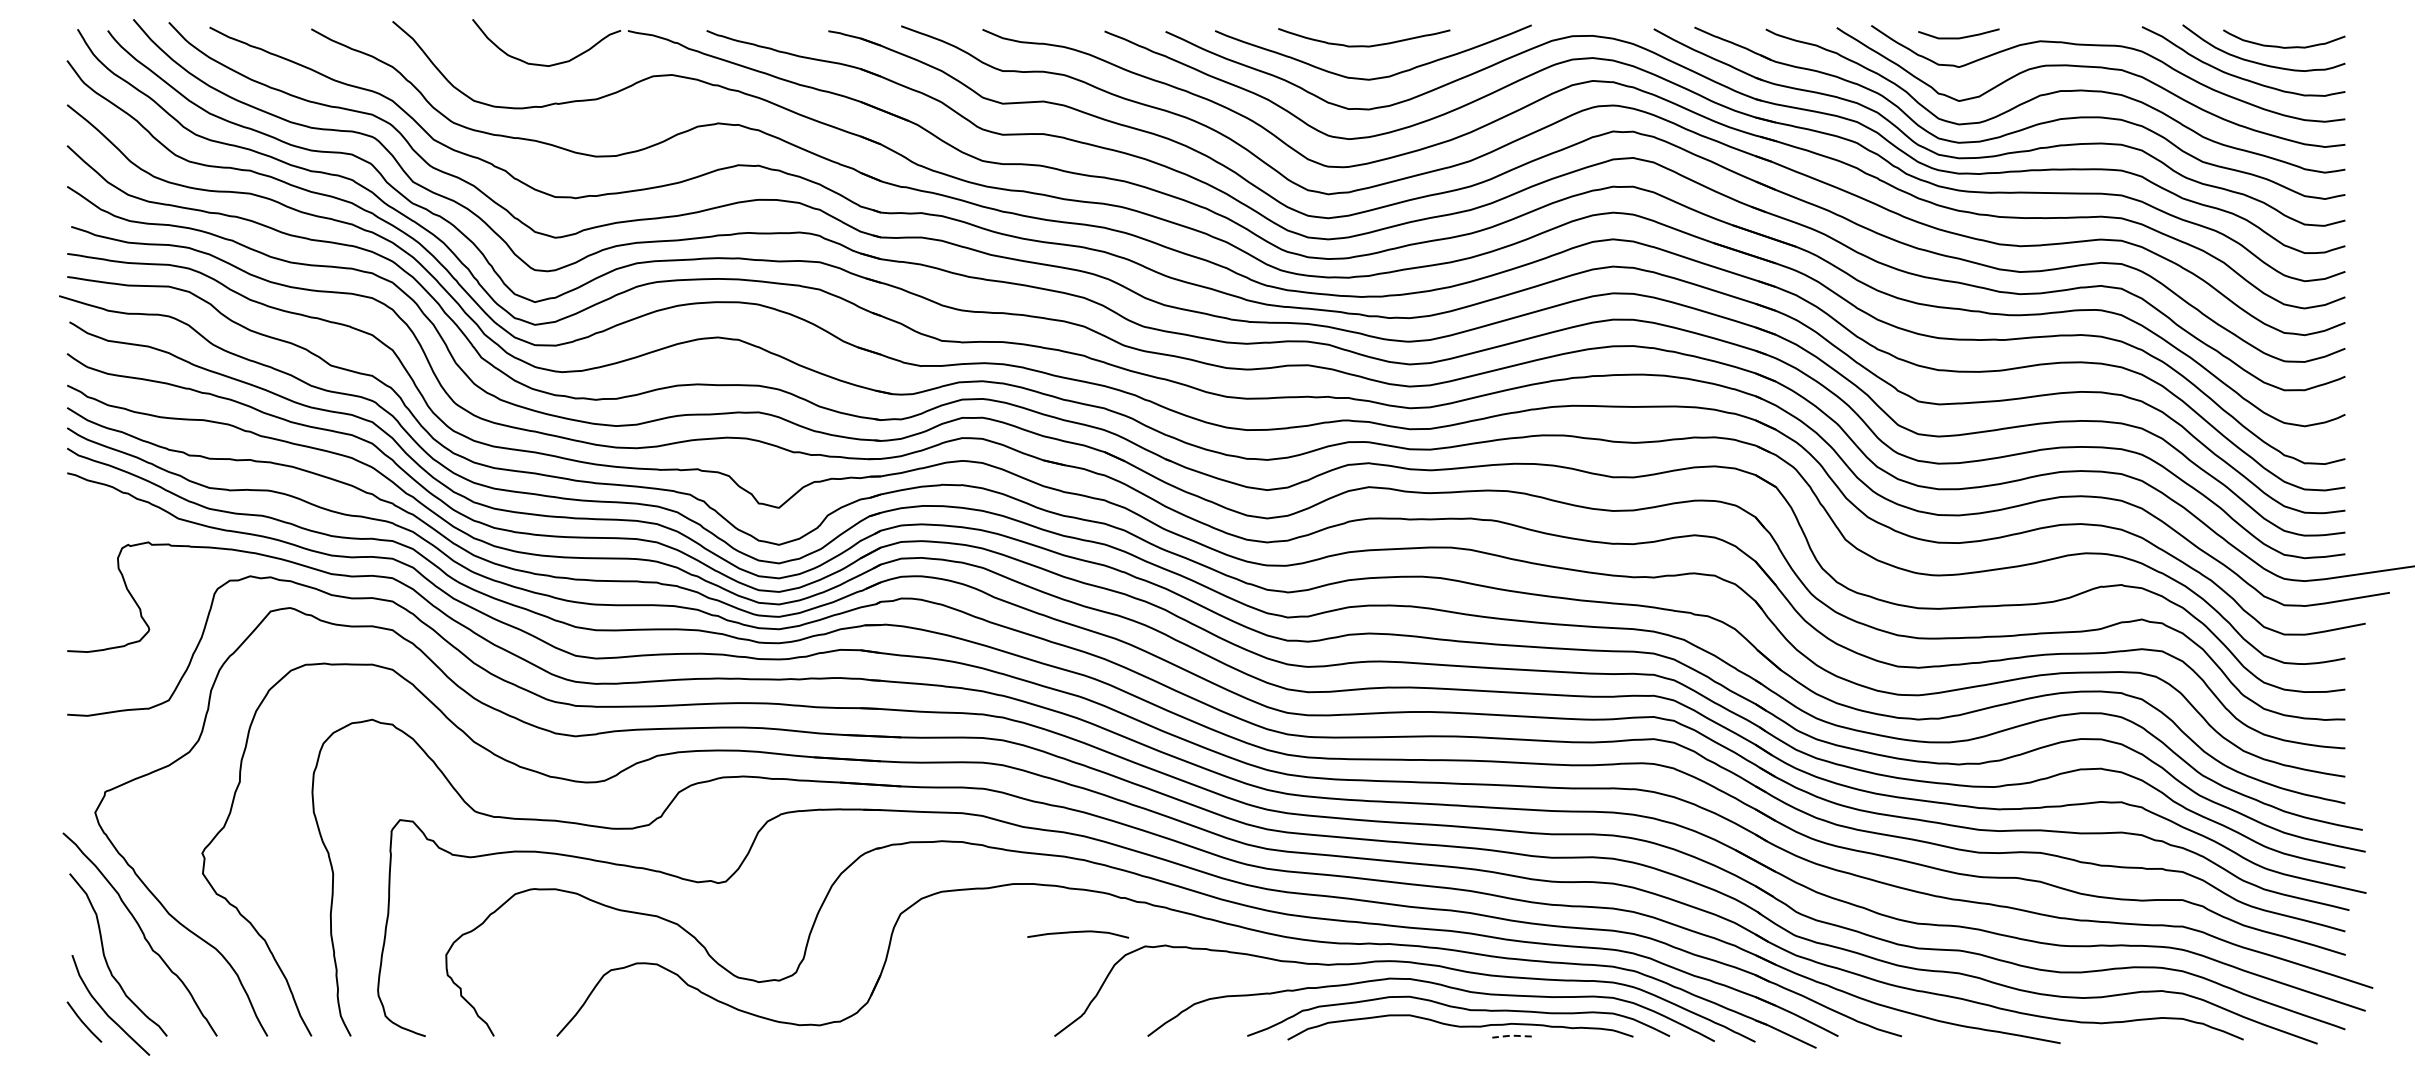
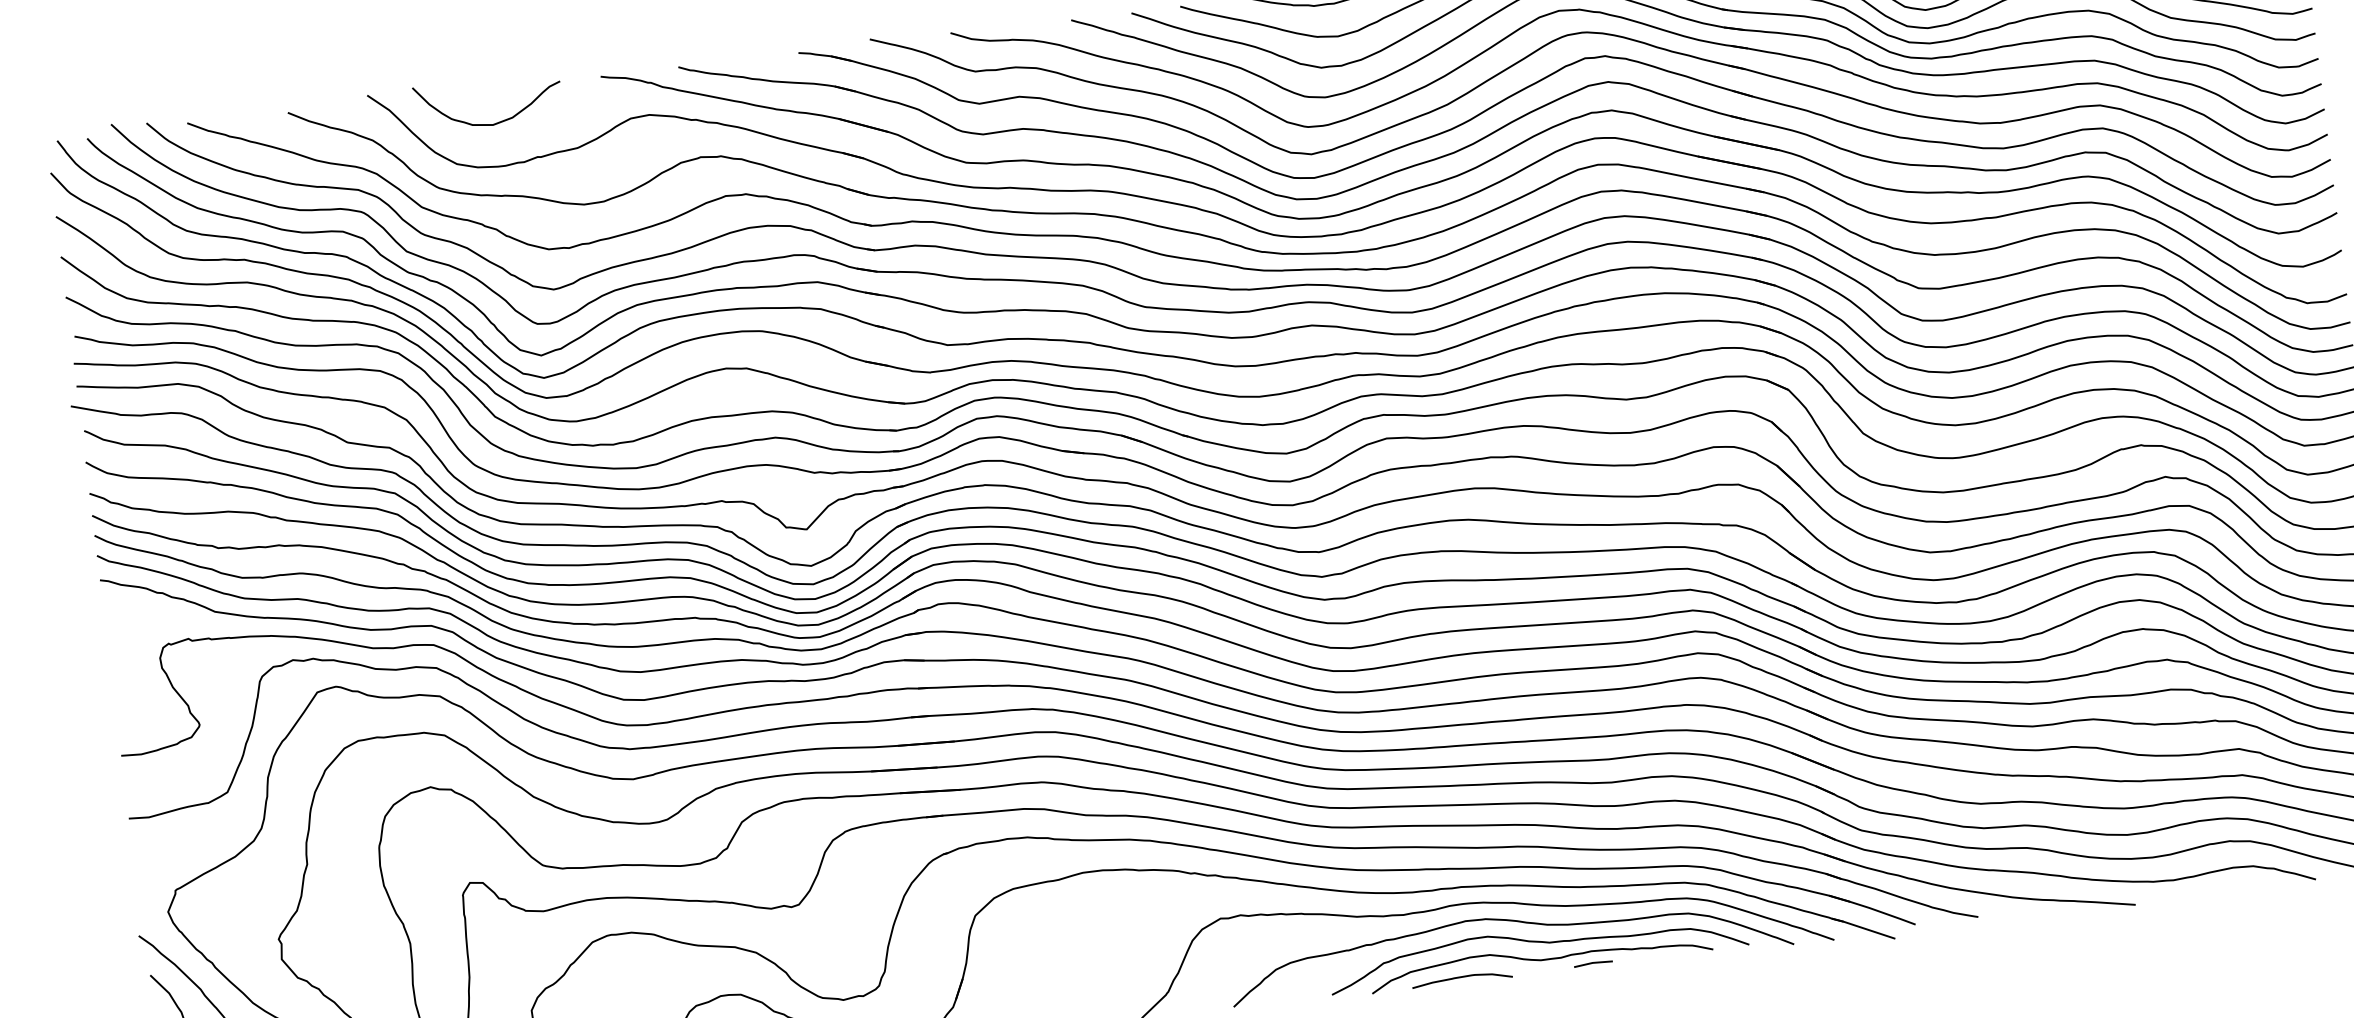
curve: (545, 64) -> (489, 123), moved
curve: (1078, 932) -> (1462, 977), moved
line: (1511, 1035) -> (1592, 962), dashed -> solid

